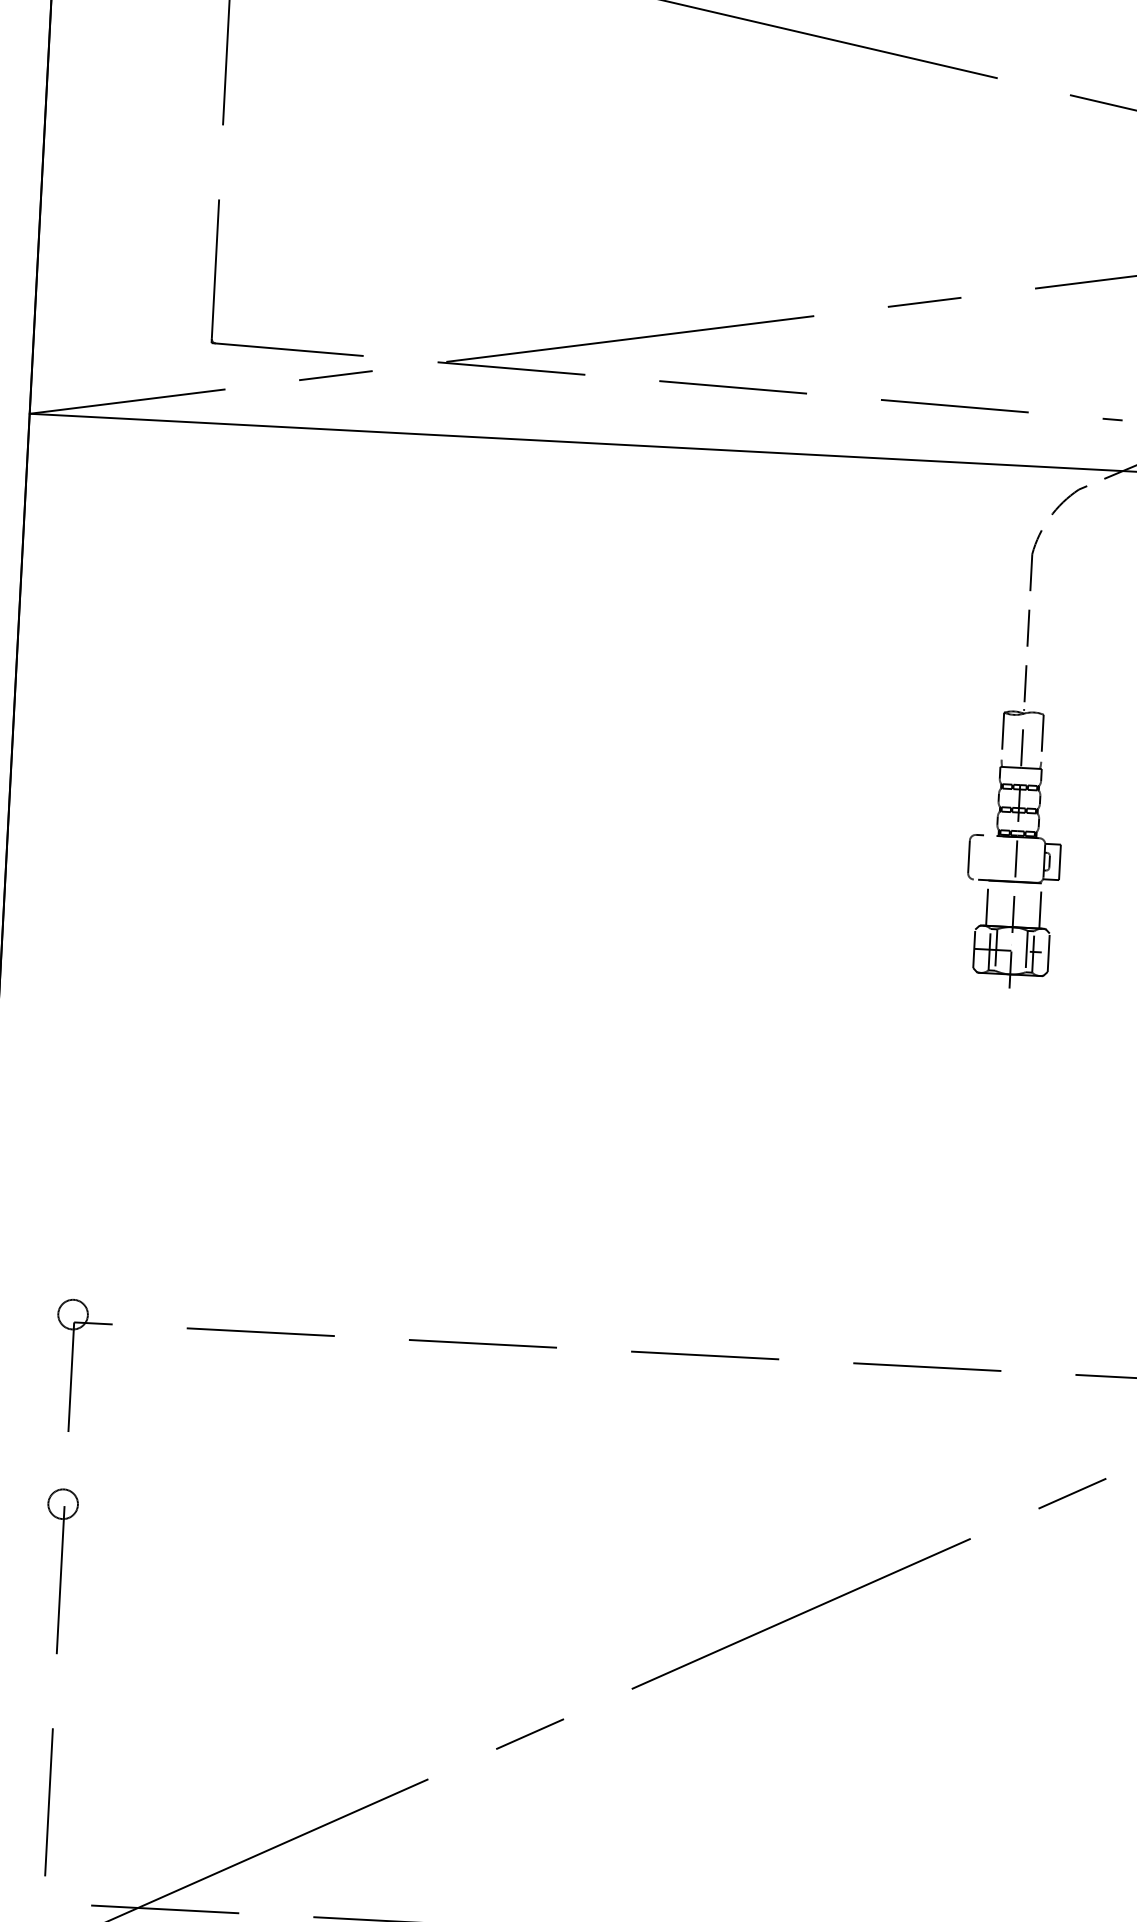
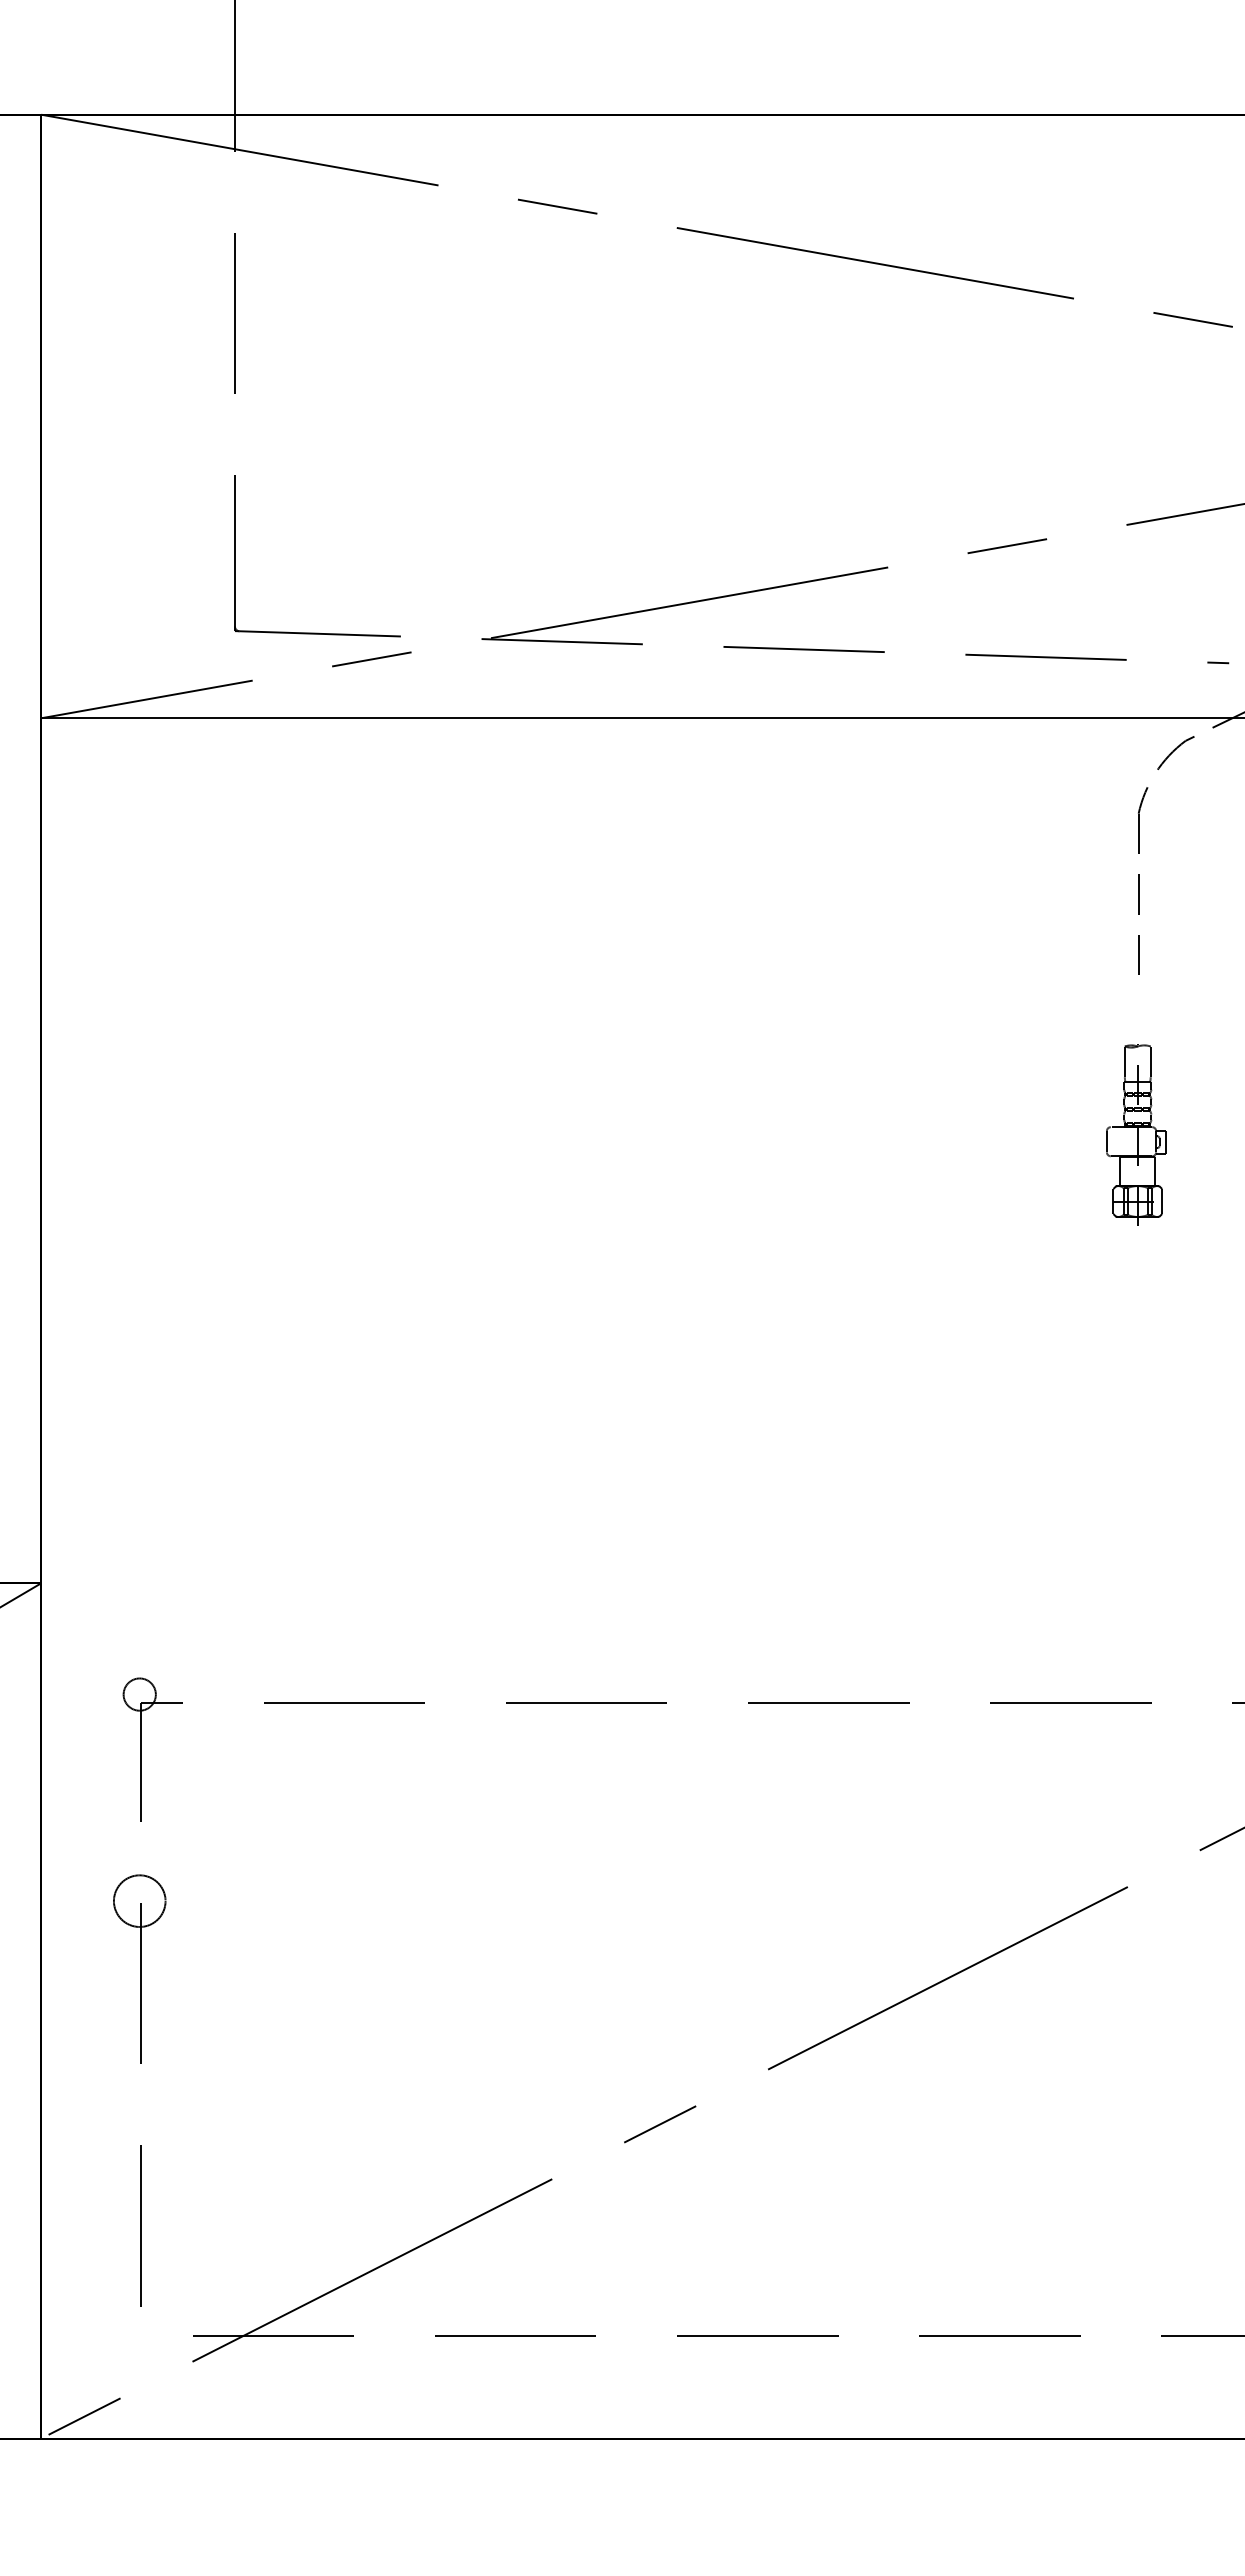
part: (1014, 848) -> (1136, 1134), size x0.6
circle: (62, 1504) -> (139, 1901), size x1.6

